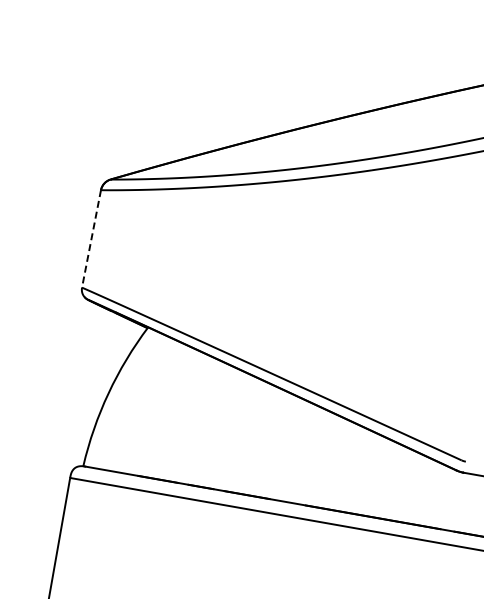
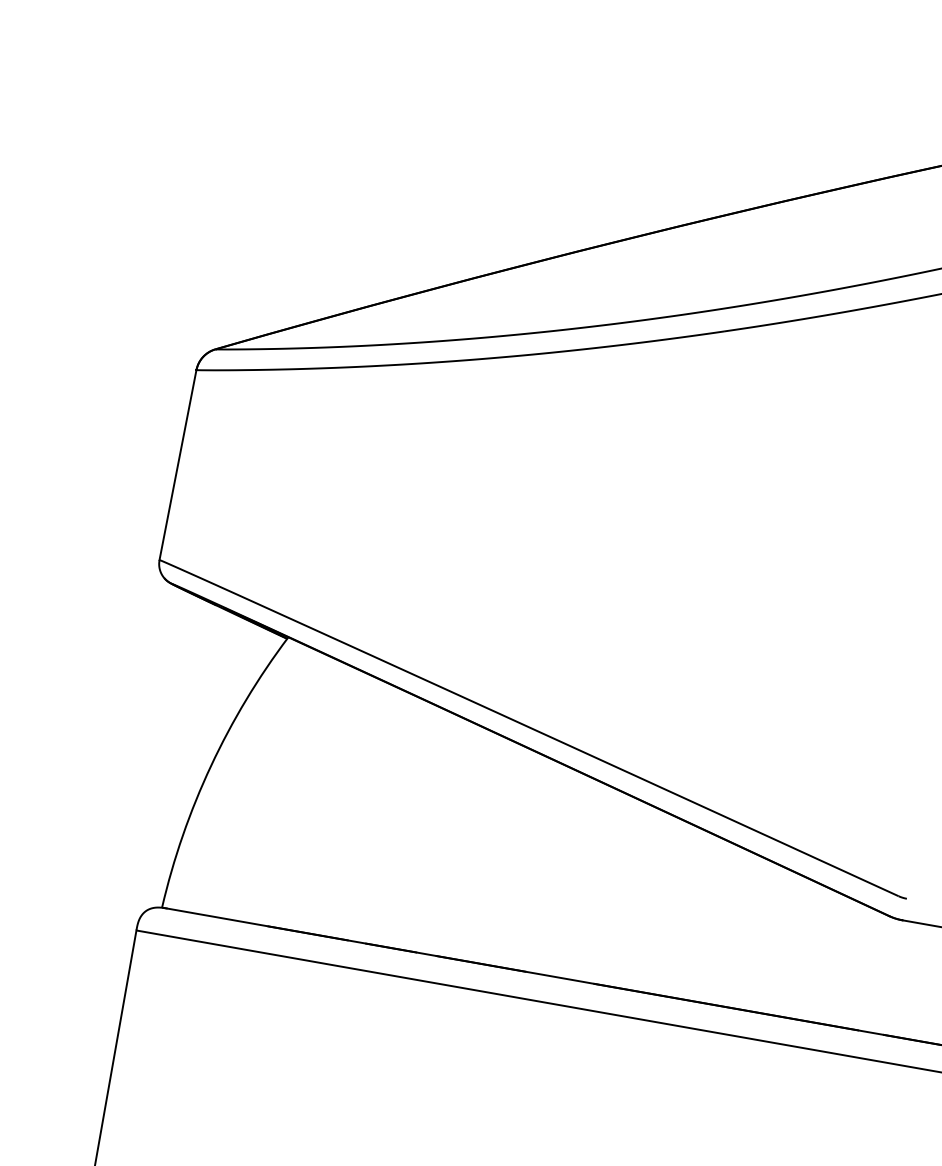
line: (91, 238) -> (177, 464), dashed -> solid

